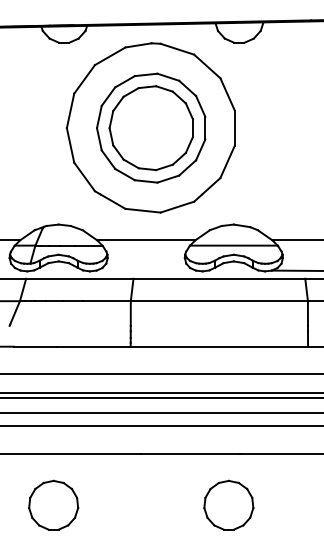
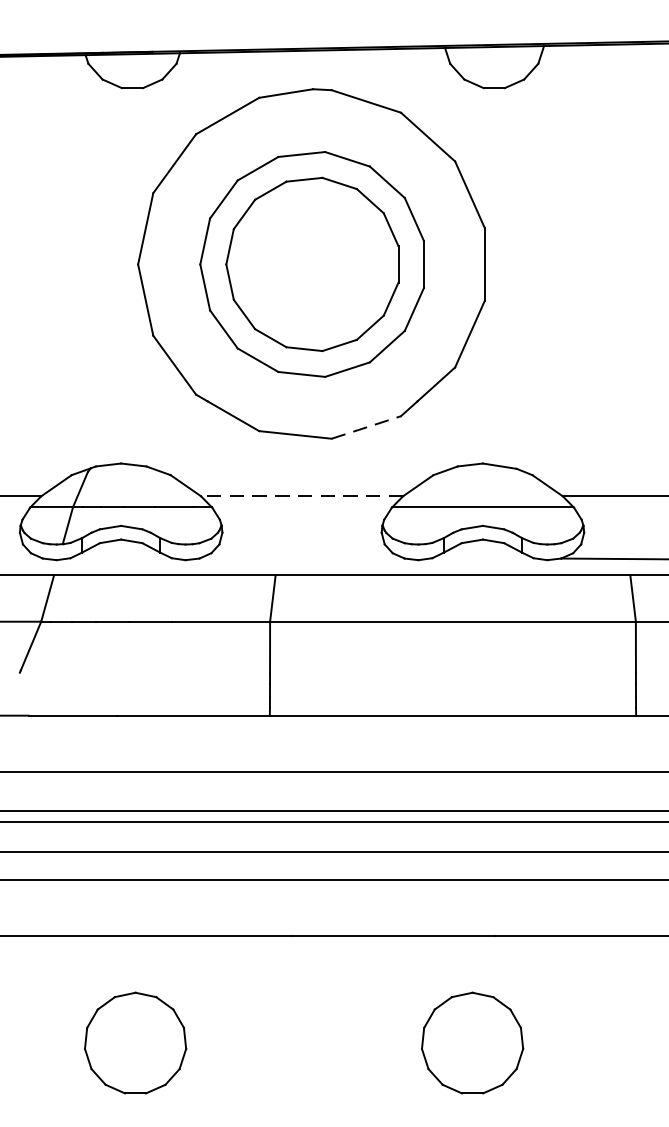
line: (177, 207) -> (366, 428), solid -> dashed
line: (146, 240) -> (302, 496), solid -> dashed
part: (53, 504) -> (135, 1041), moved

